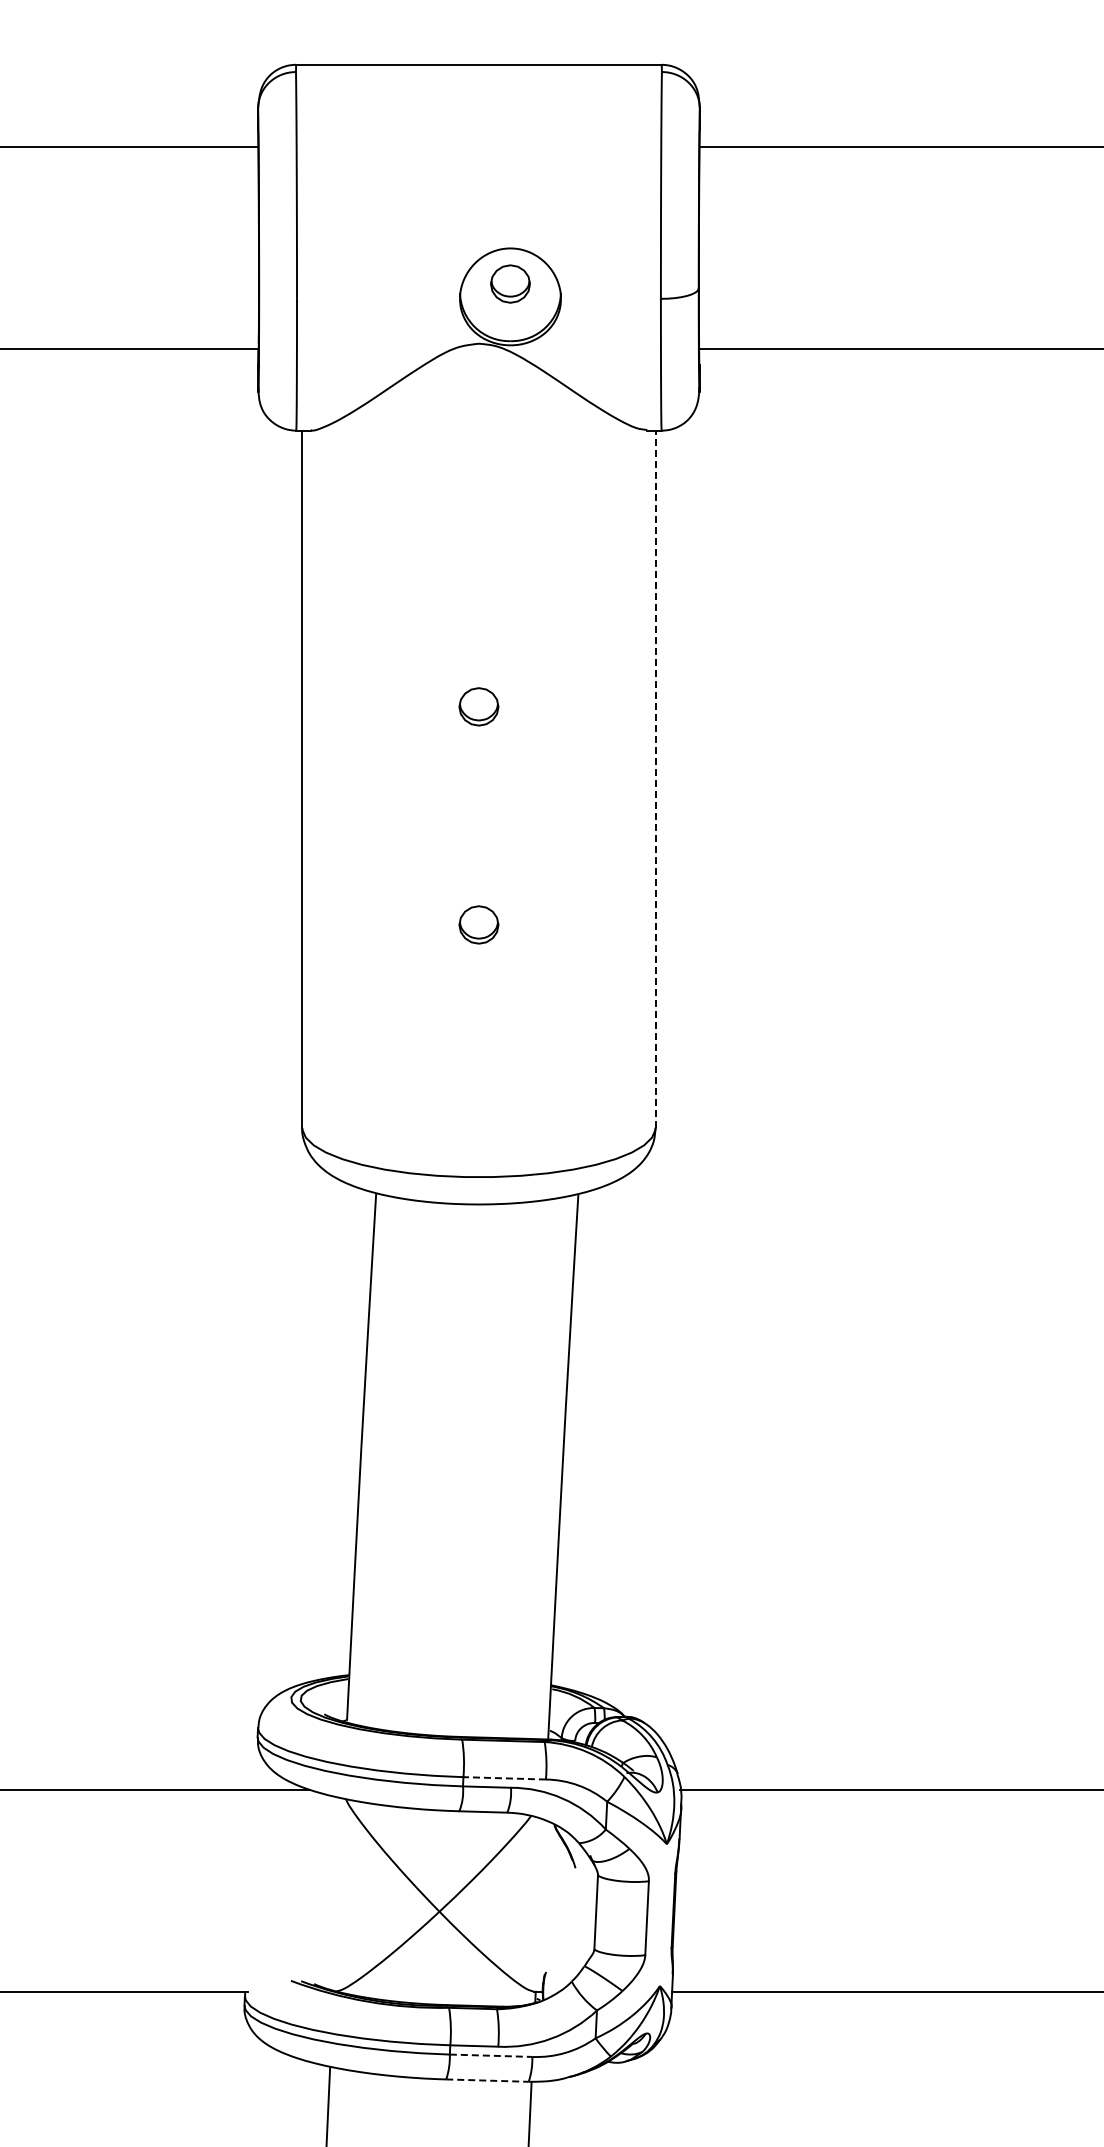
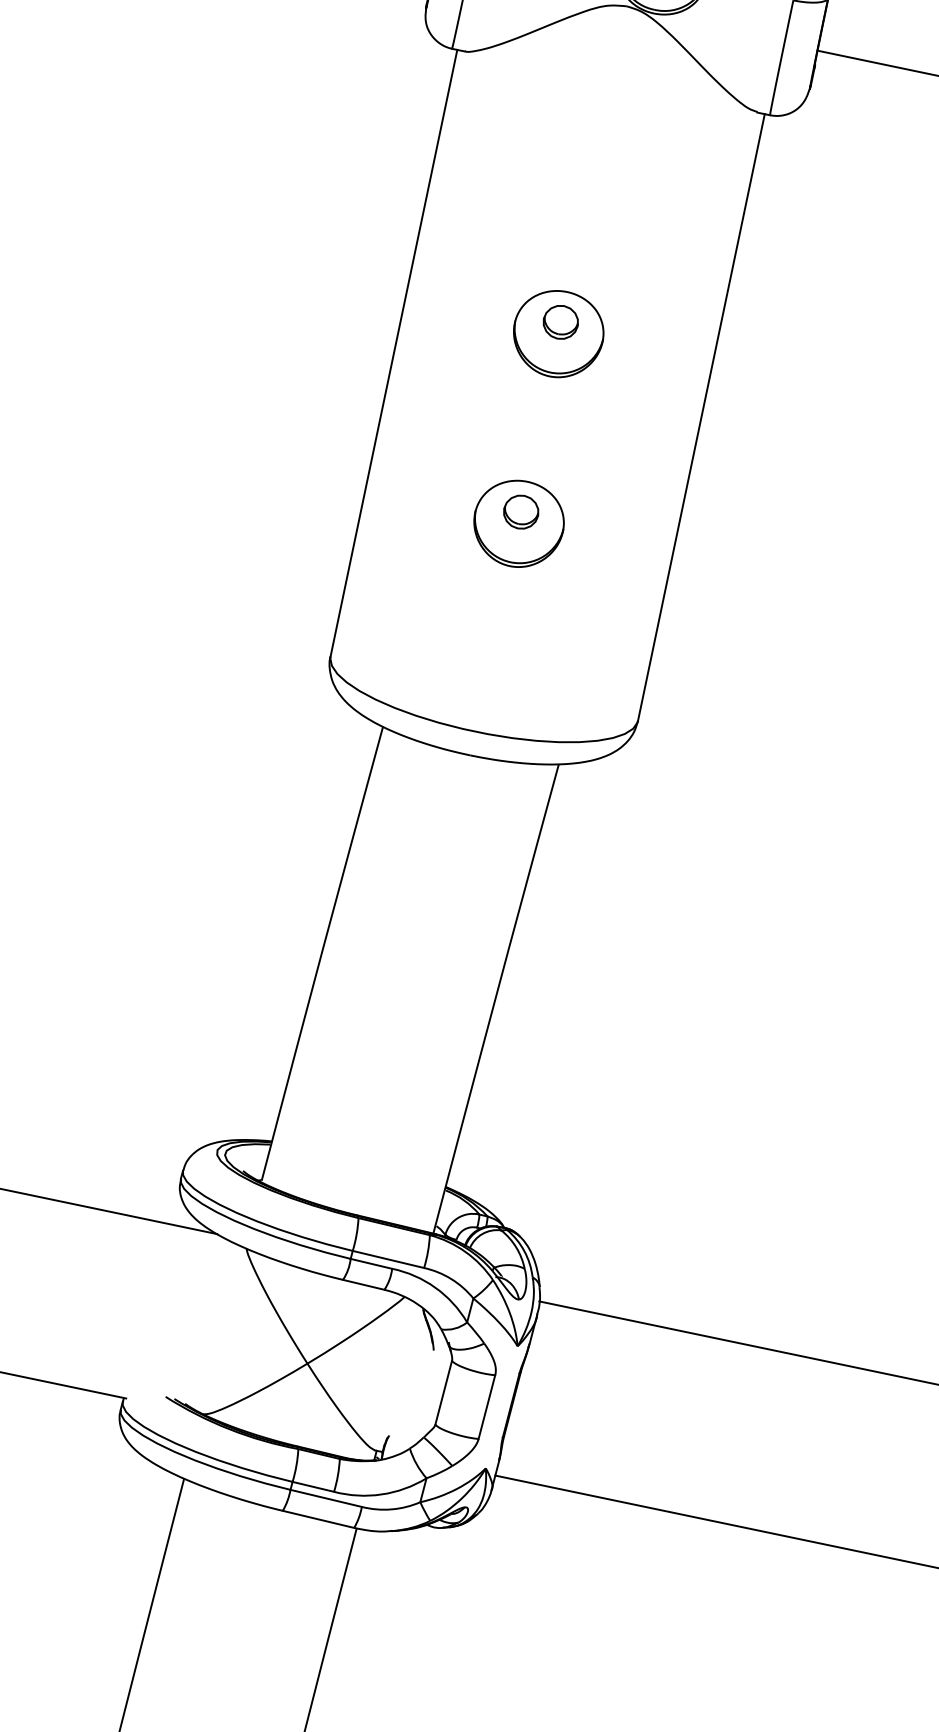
part: (478, 720) -> (557, 334), added
line: (655, 779) -> (701, 417), dashed -> solid
part: (478, 938) -> (518, 523), added
line: (504, 1778) -> (388, 1259), dashed -> solid
line: (491, 2055) -> (326, 1498), dashed -> solid
line: (487, 2080) -> (318, 1519), dashed -> solid

